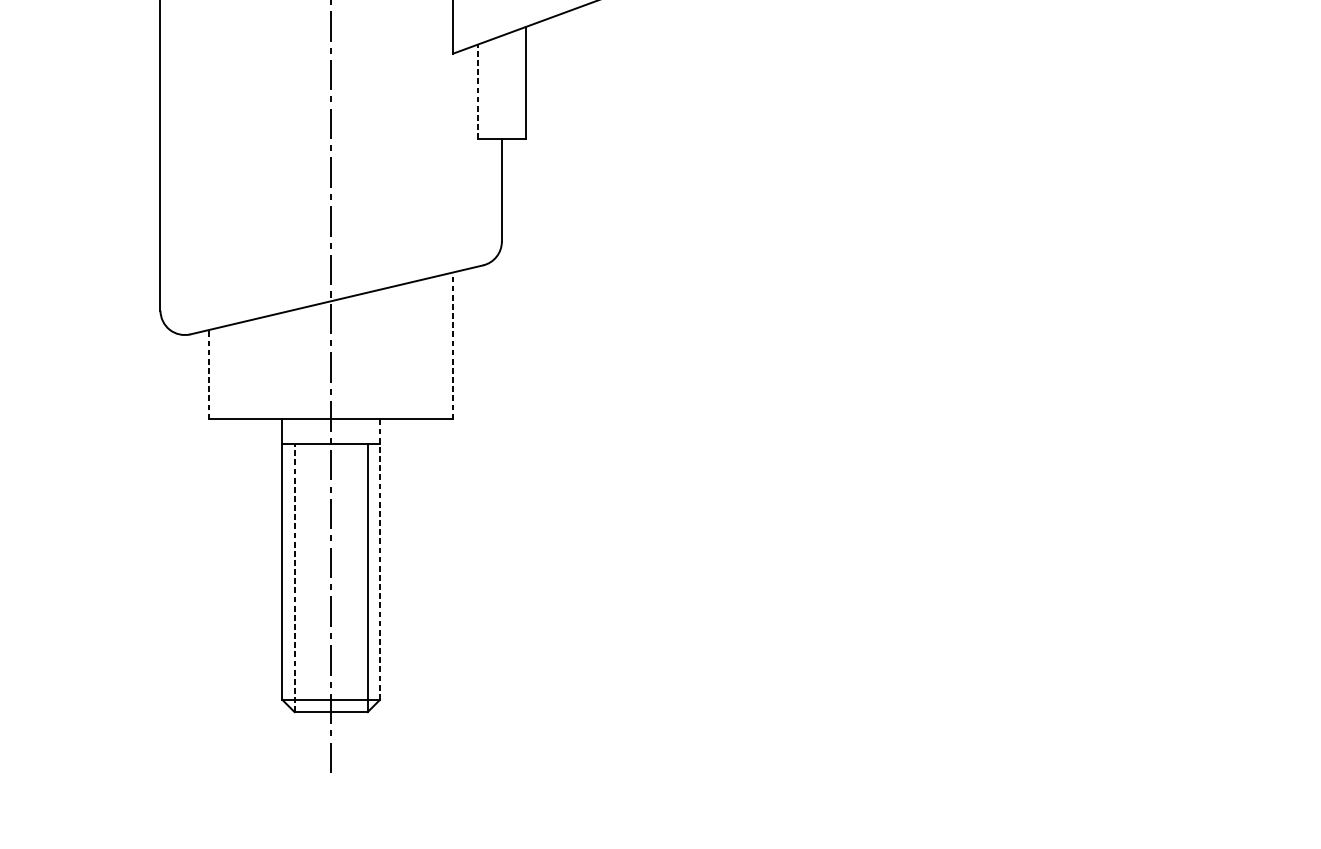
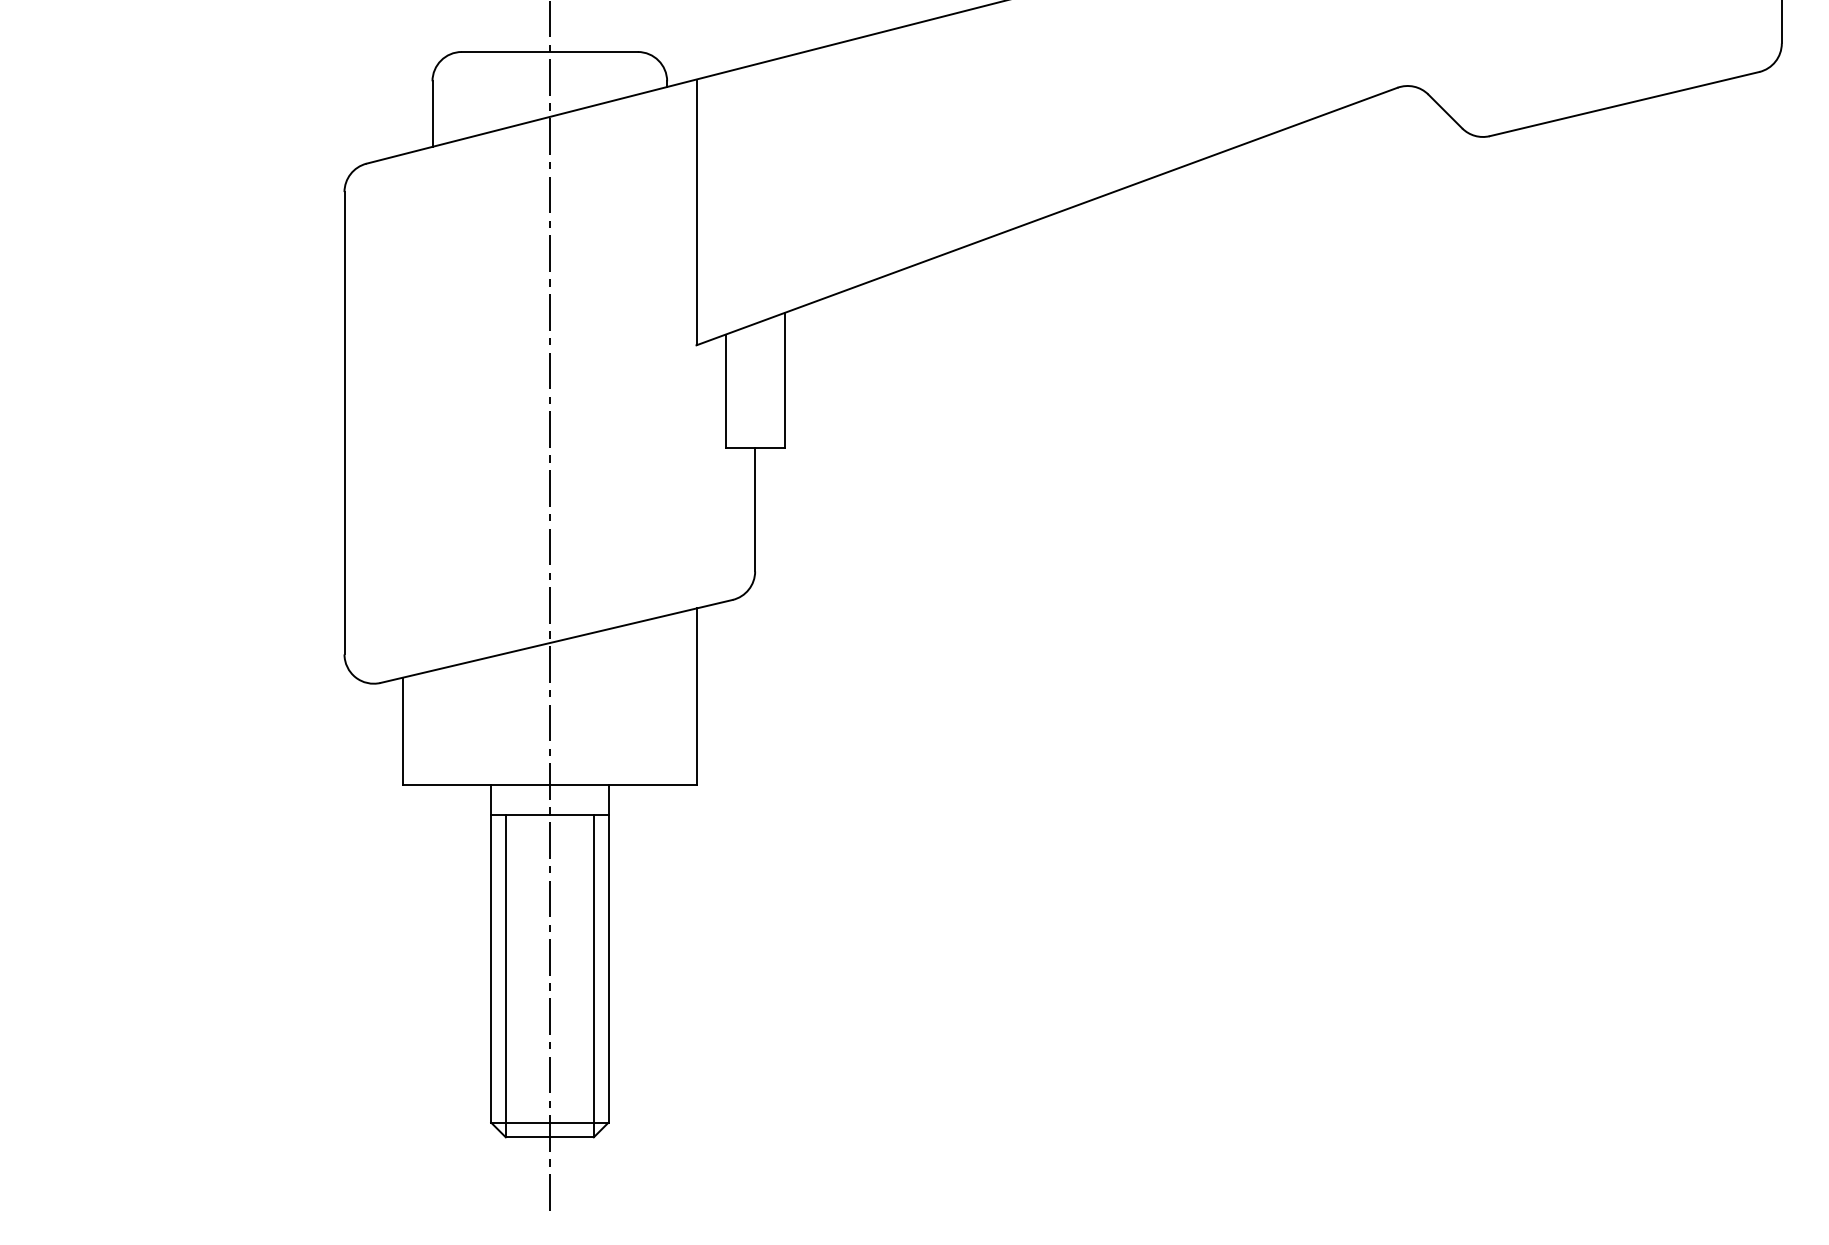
line: (477, 92) -> (725, 391), dashed -> solid
line: (453, 345) -> (696, 696), dashed -> solid
line: (209, 374) -> (403, 731), dashed -> solid
line: (379, 560) -> (608, 954), dashed -> solid
line: (294, 577) -> (505, 975), dashed -> solid

